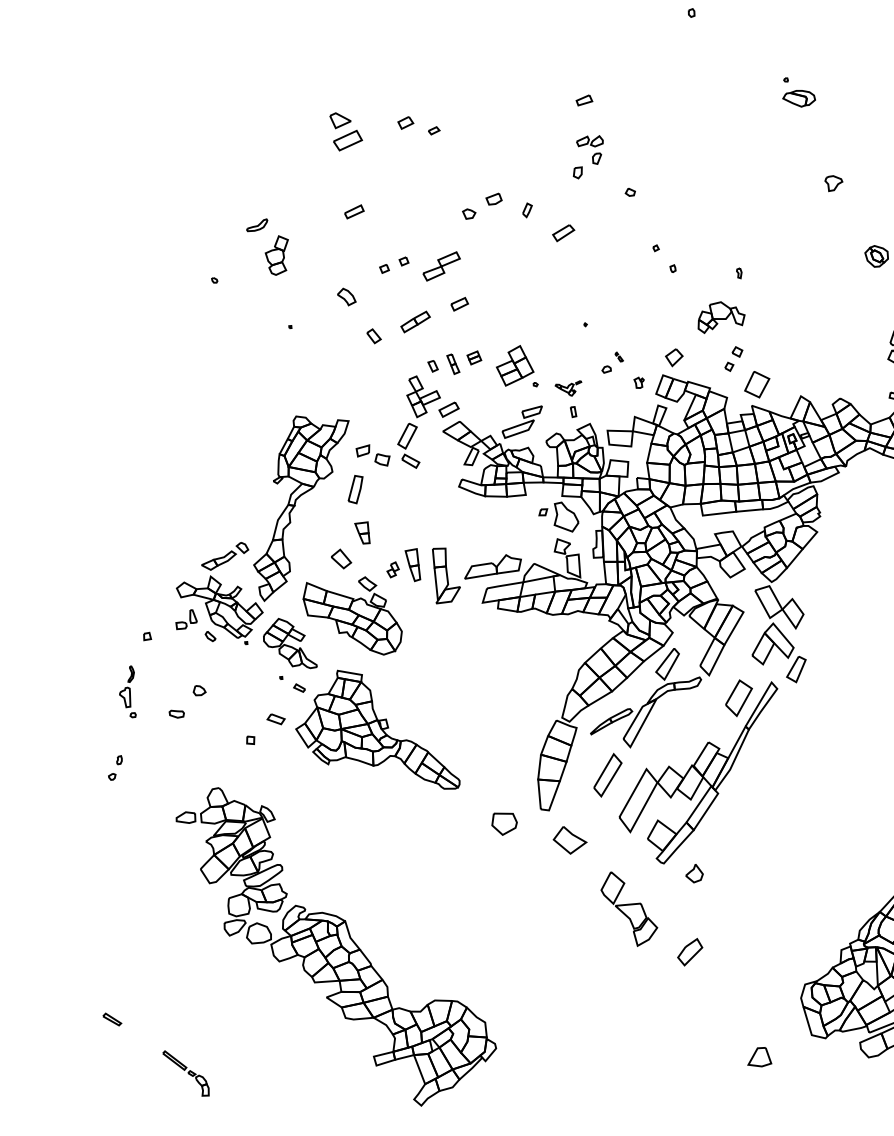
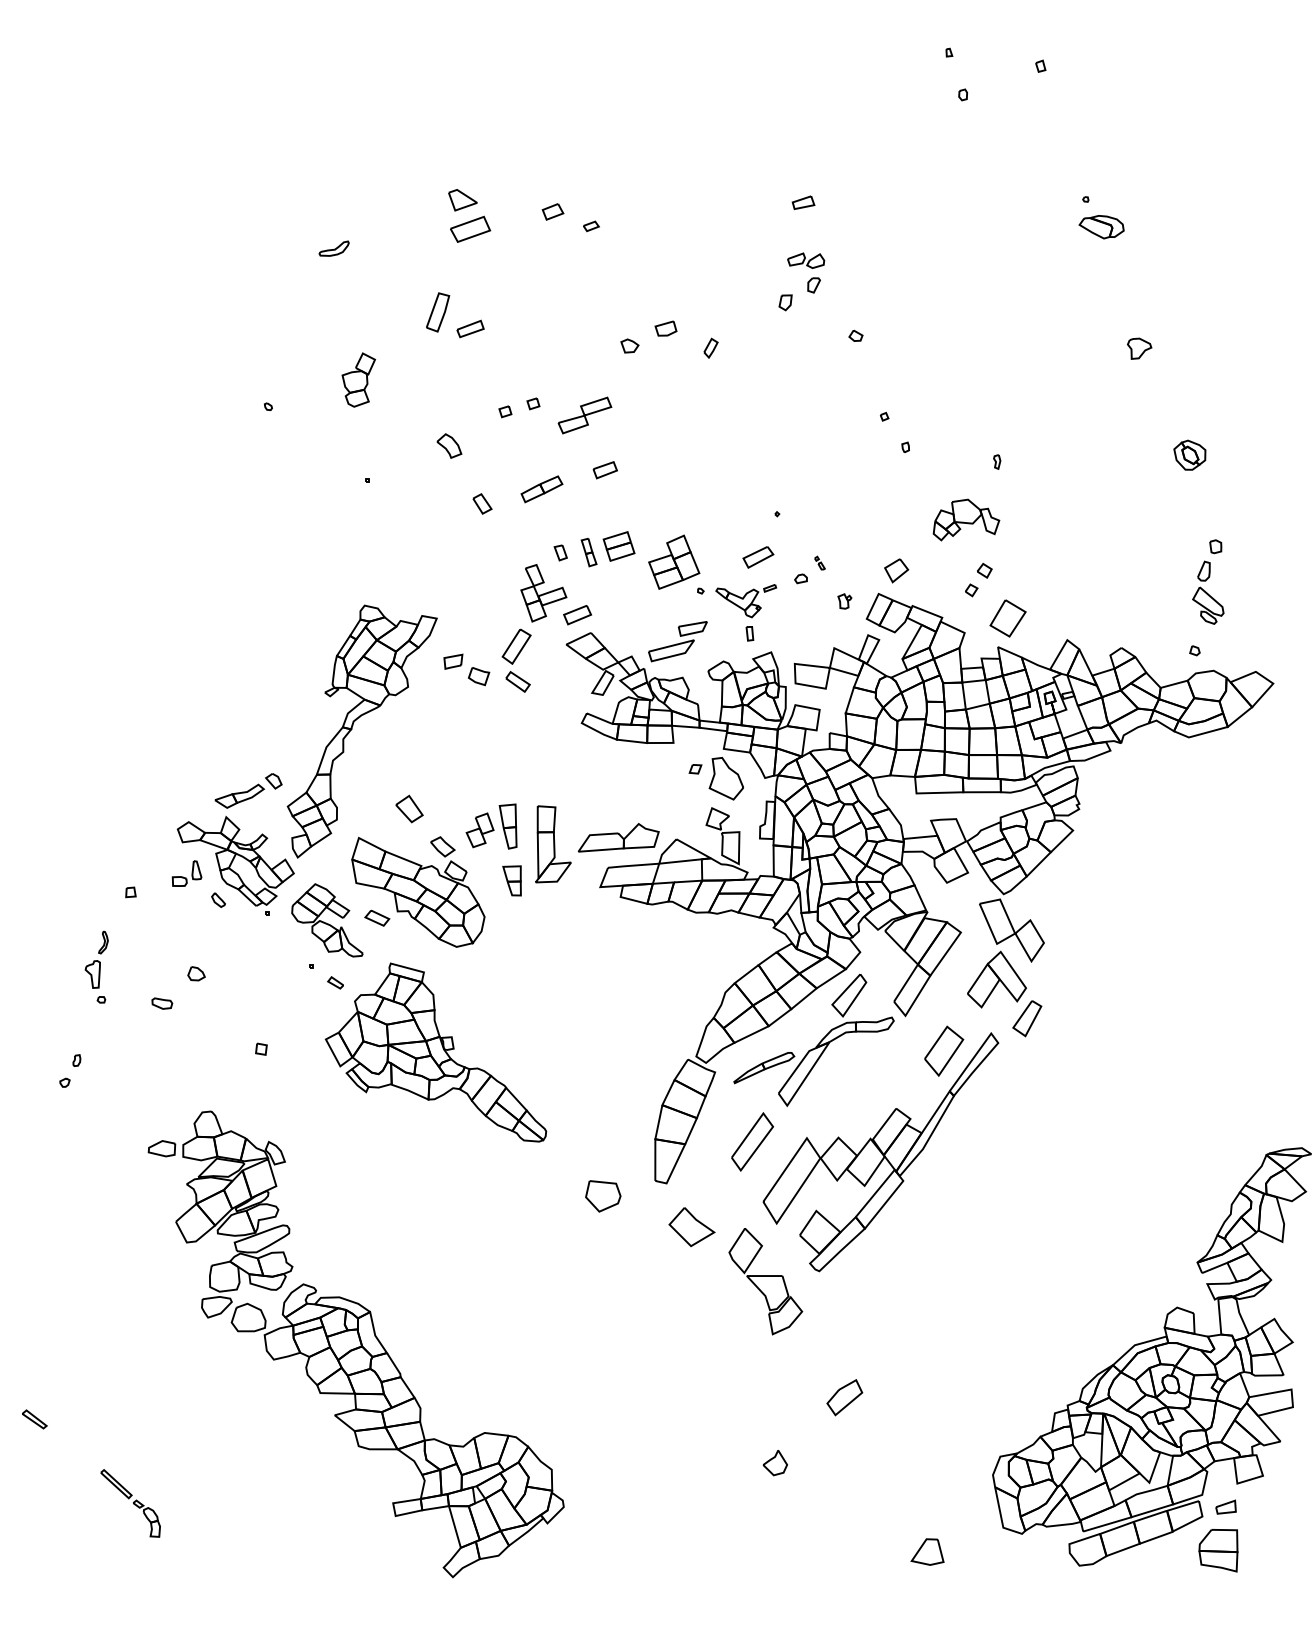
part: (256, 225) -> (333, 248), moved
part: (563, 233) -> (758, 557), moved
part: (473, 357) -> (618, 546), size x1.67
part: (569, 389) -> (746, 601), size x1.67
part: (355, 489) -> (438, 312), moved
part: (362, 533) -> (511, 880), moved
part: (392, 569) -> (479, 830), size x1.67
part: (276, 718) -> (377, 917), moved
part: (693, 873) -> (774, 1463), moved
part: (629, 908) -> (765, 1281), moved

